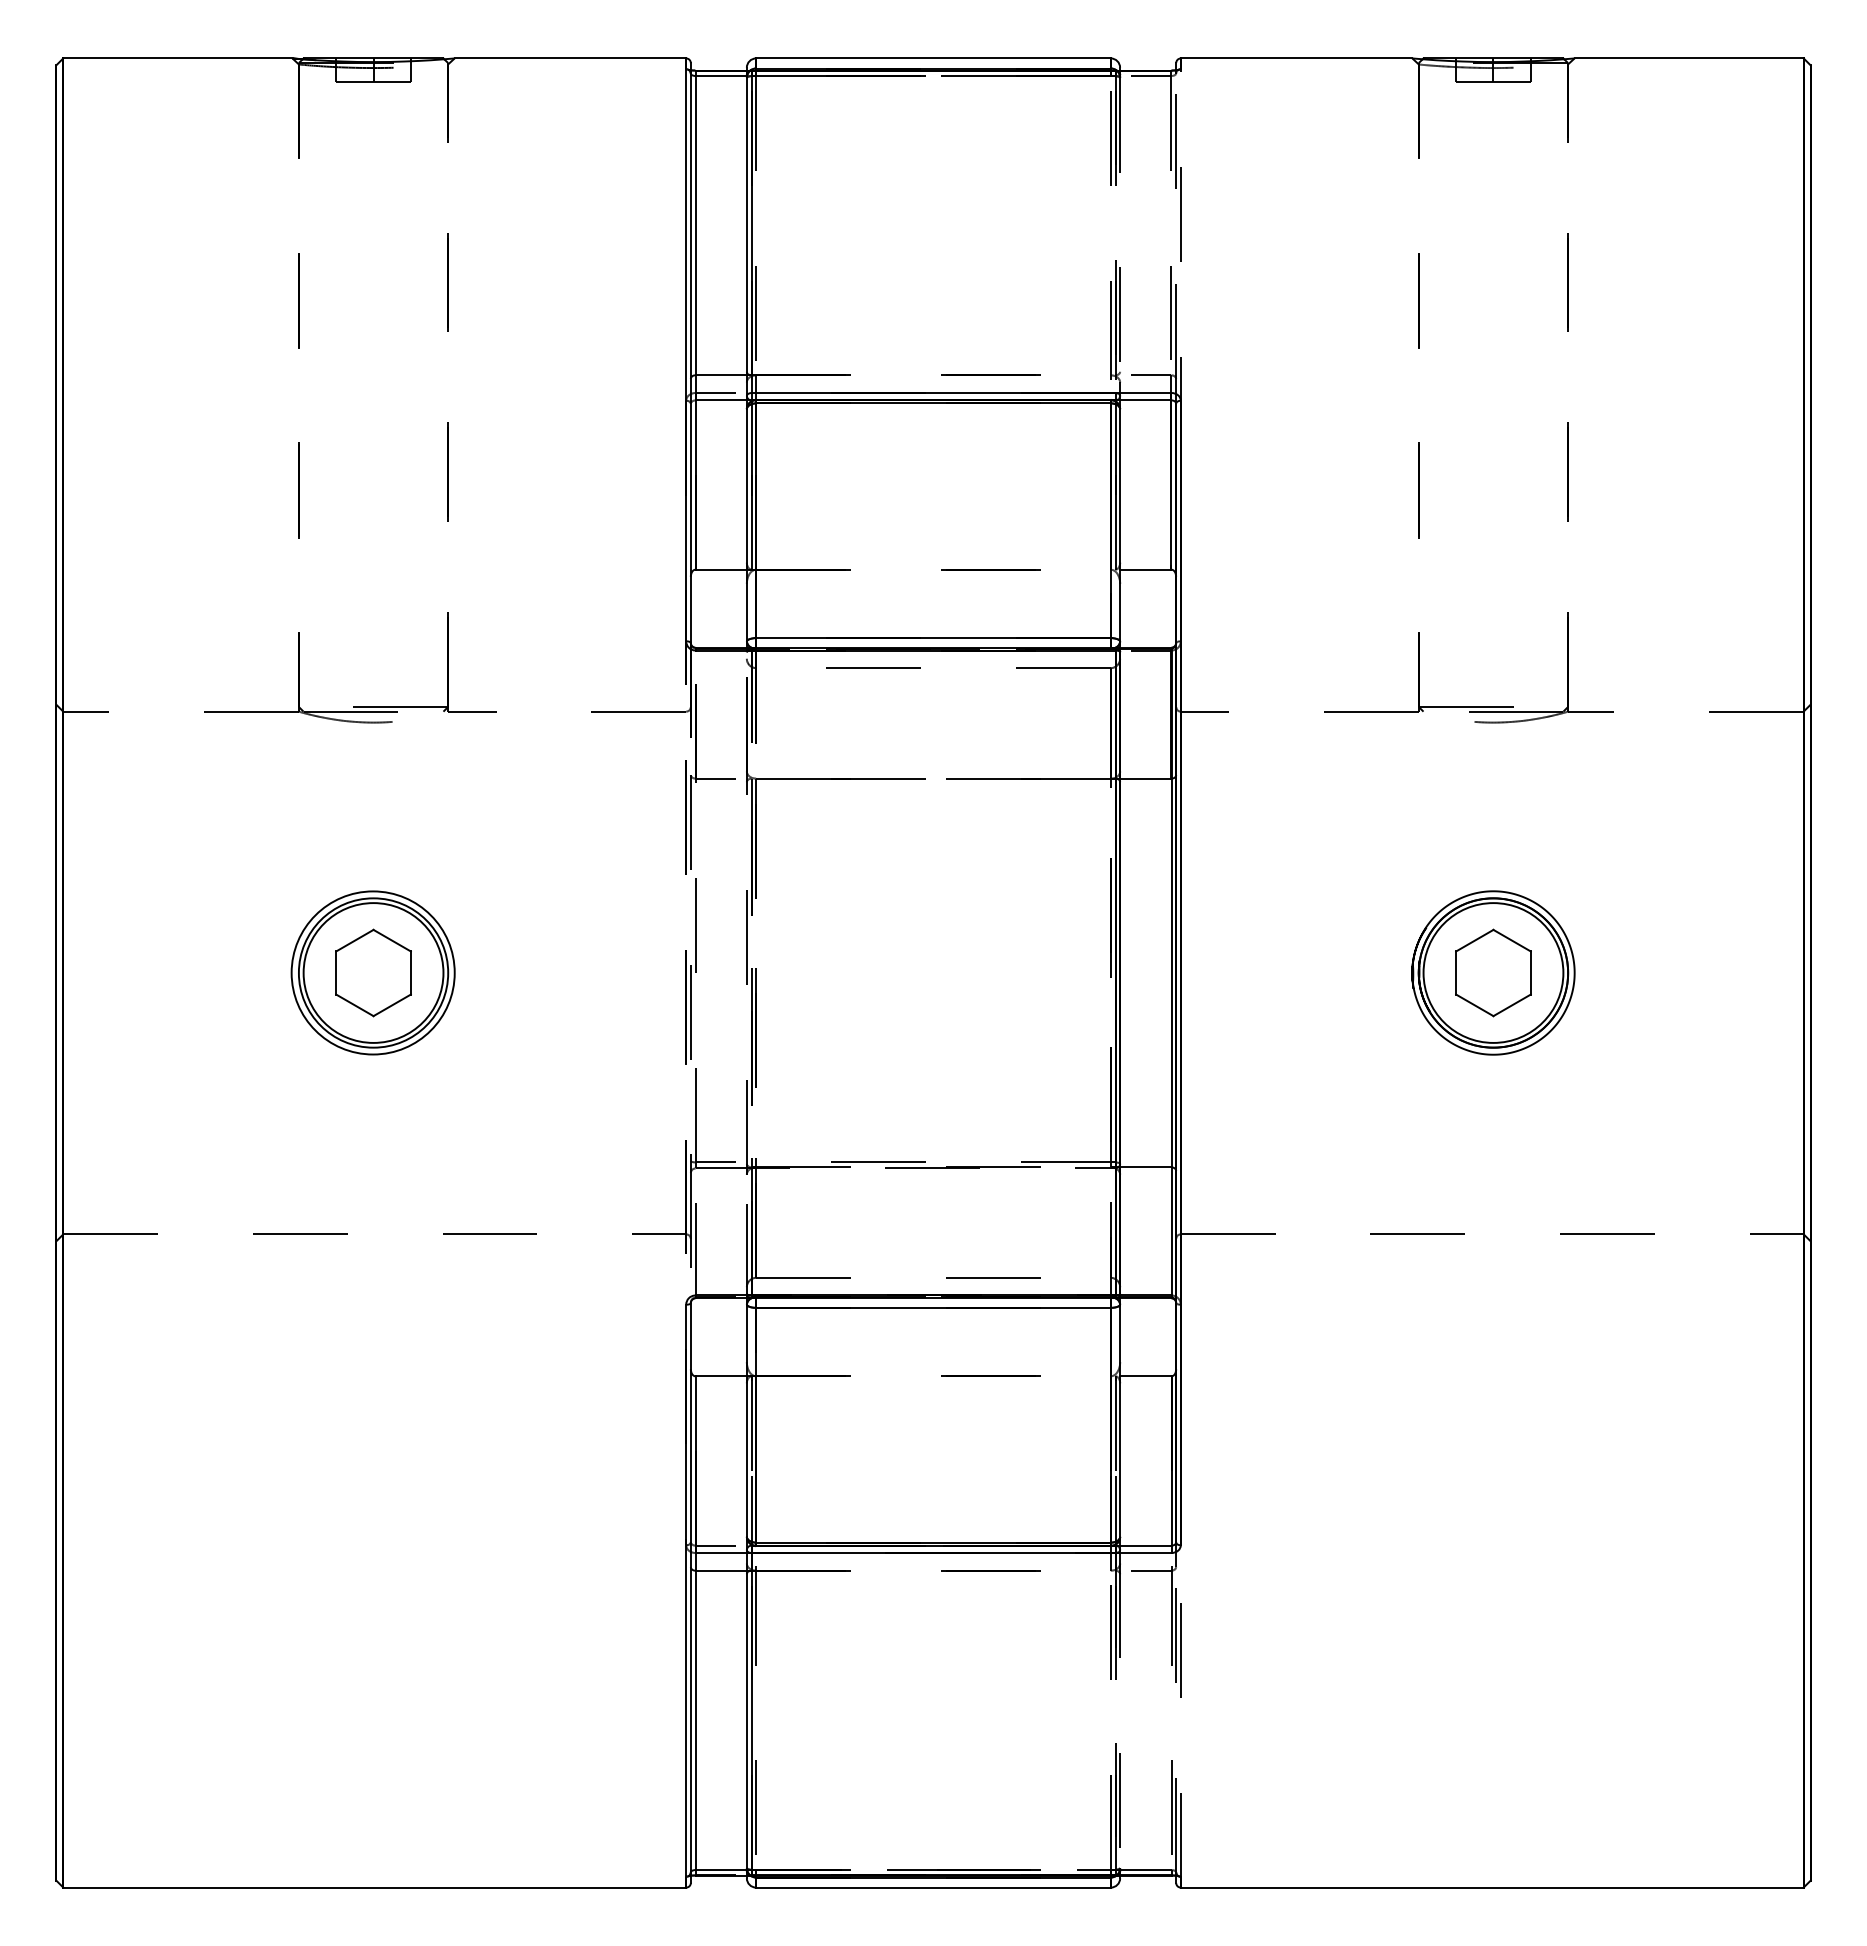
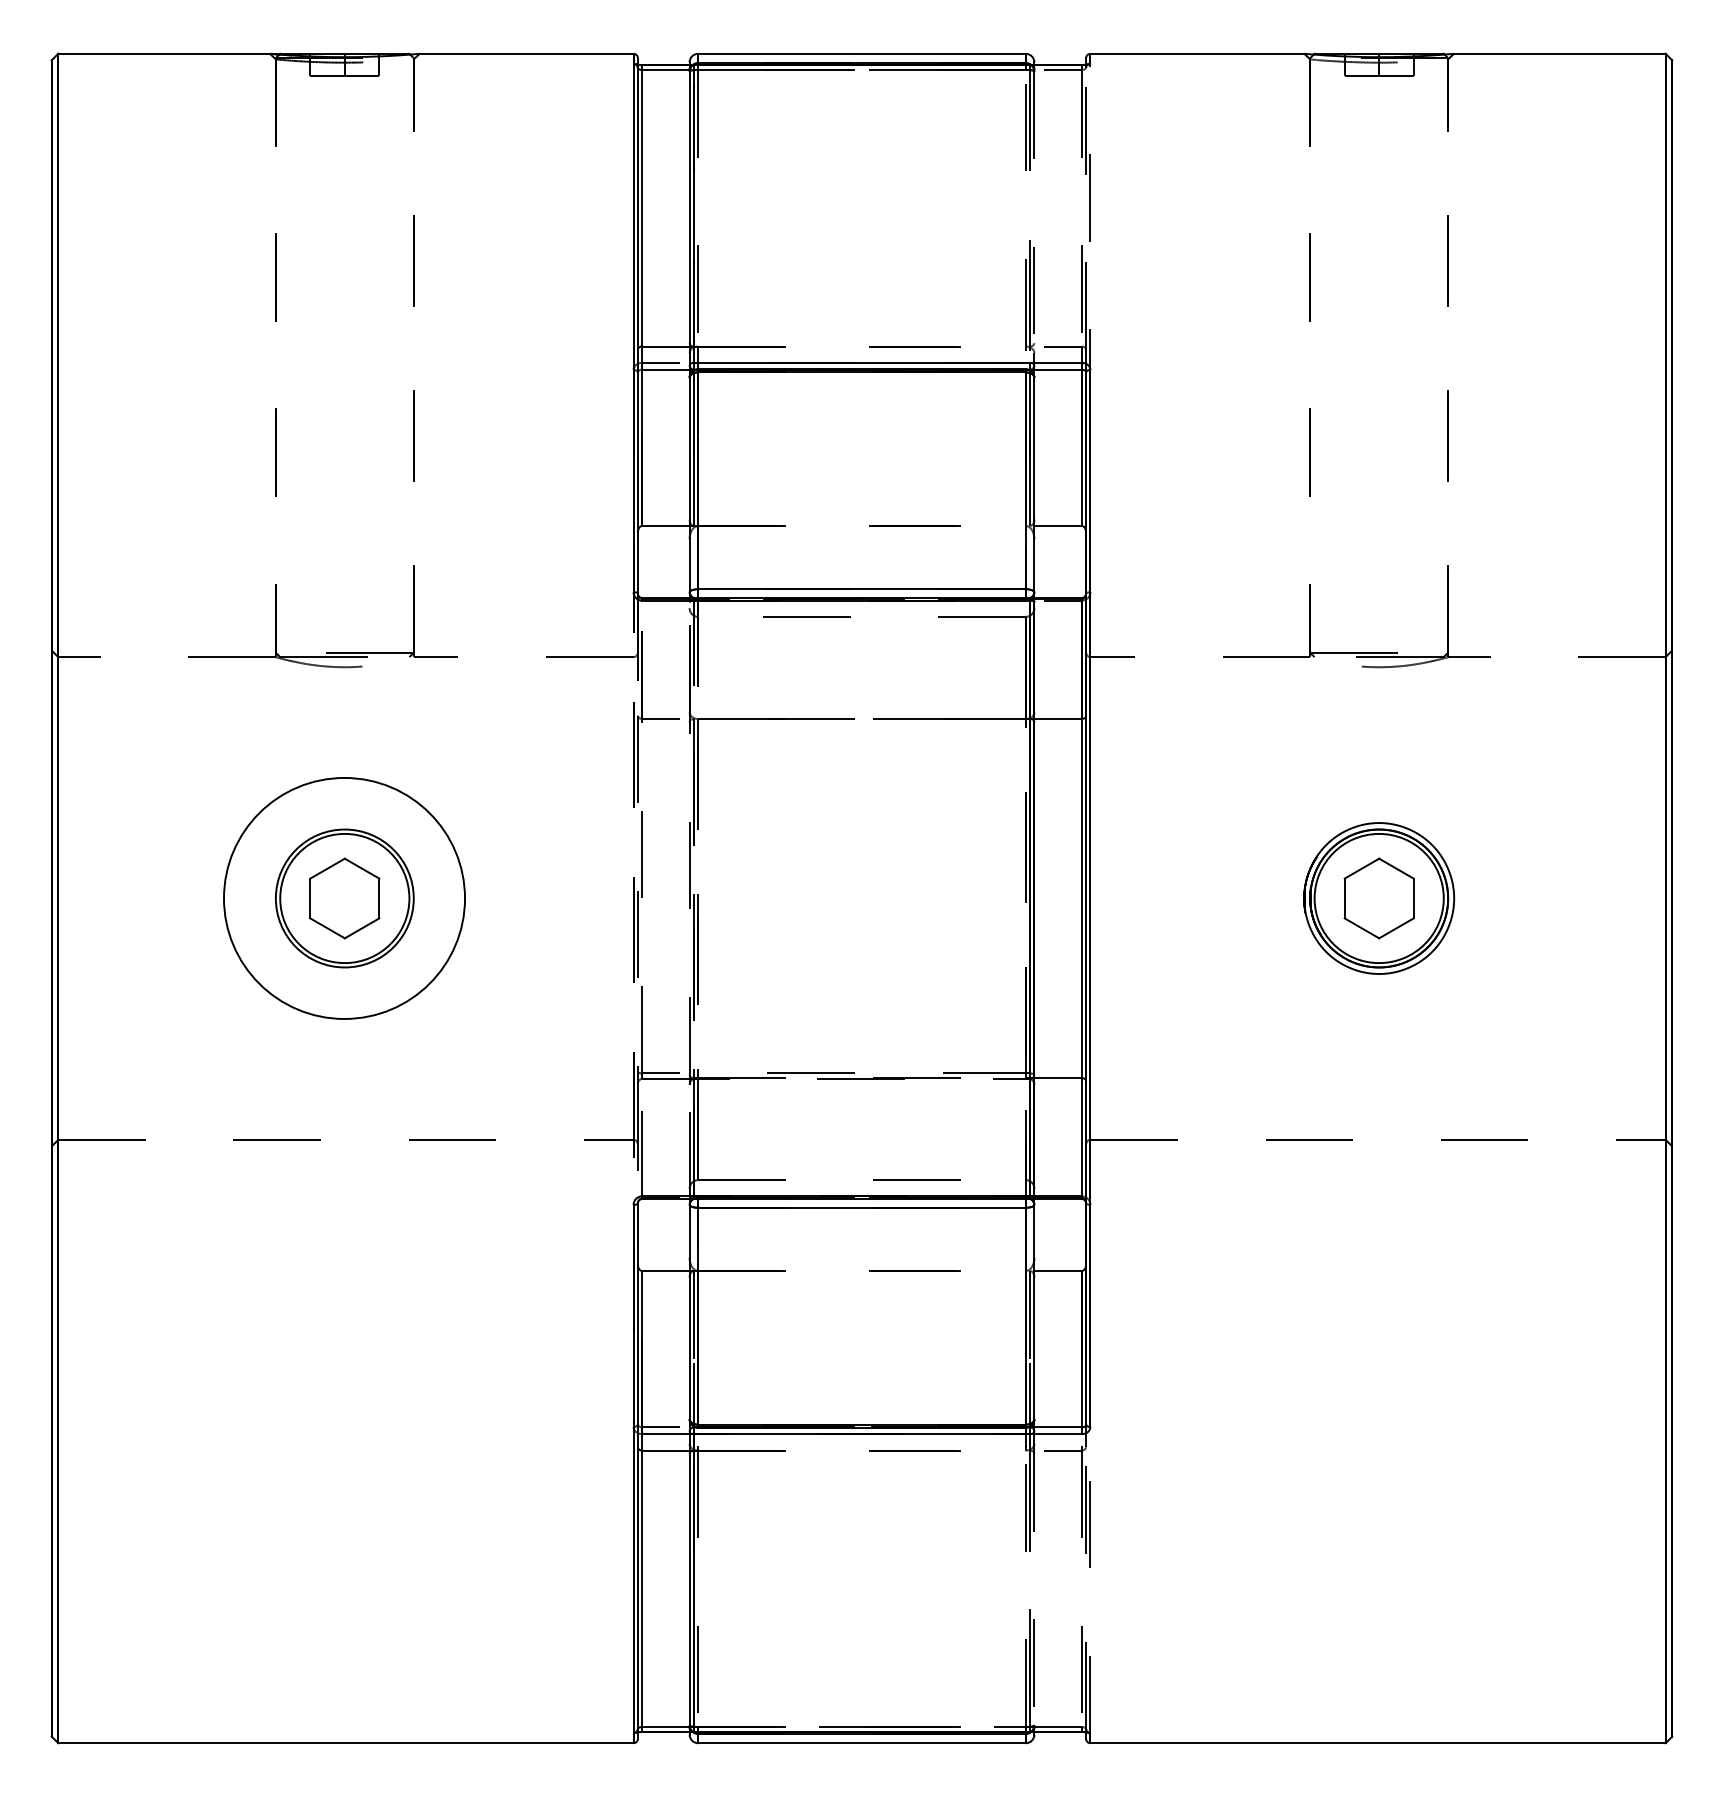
circle: (372, 972) -> (343, 898), size x1.6

